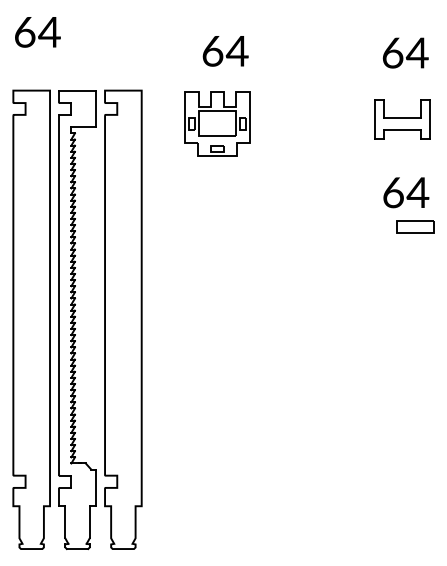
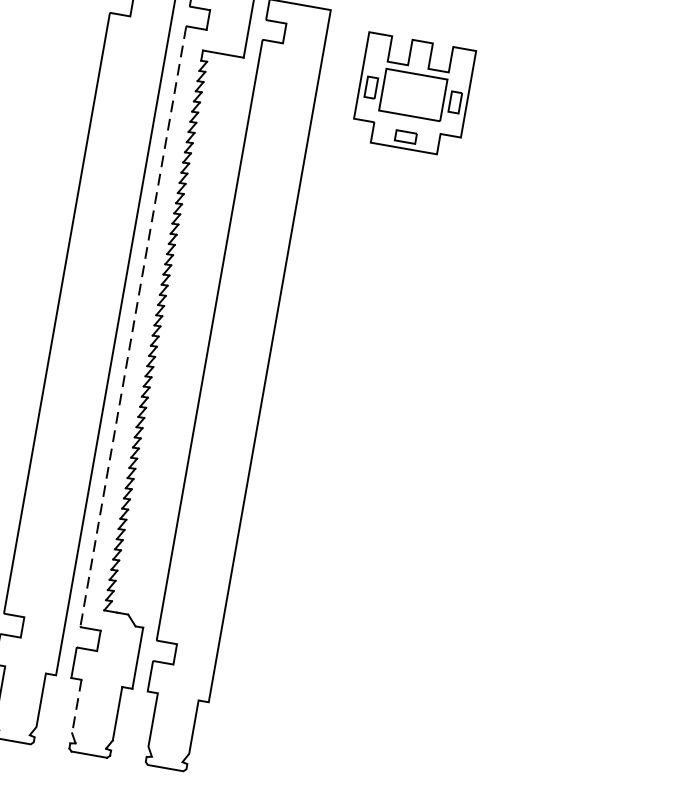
part: (217, 123) -> (413, 94), moved
line: (59, 295) -> (133, 327), solid -> dashed
line: (65, 522) -> (77, 706), solid -> dashed

